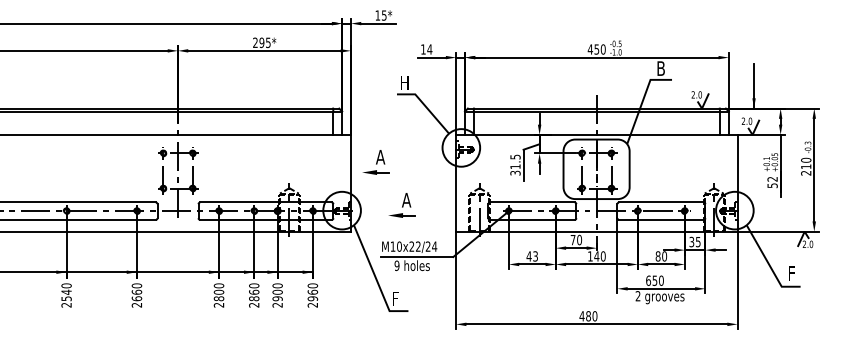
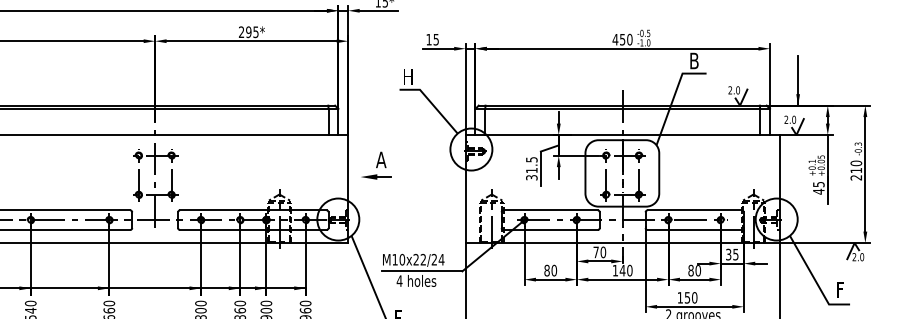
text: (429, 49) -> (435, 39), 14 -> 15
text: (772, 182) -> (818, 188), 52 -> 45
part: (401, 205) -> (404, 213), removed
text: (532, 256) -> (550, 270), 43 -> 80
text: (396, 265) -> (399, 280), 9 -> 4
text: (648, 280) -> (680, 297), 650 -> 150

